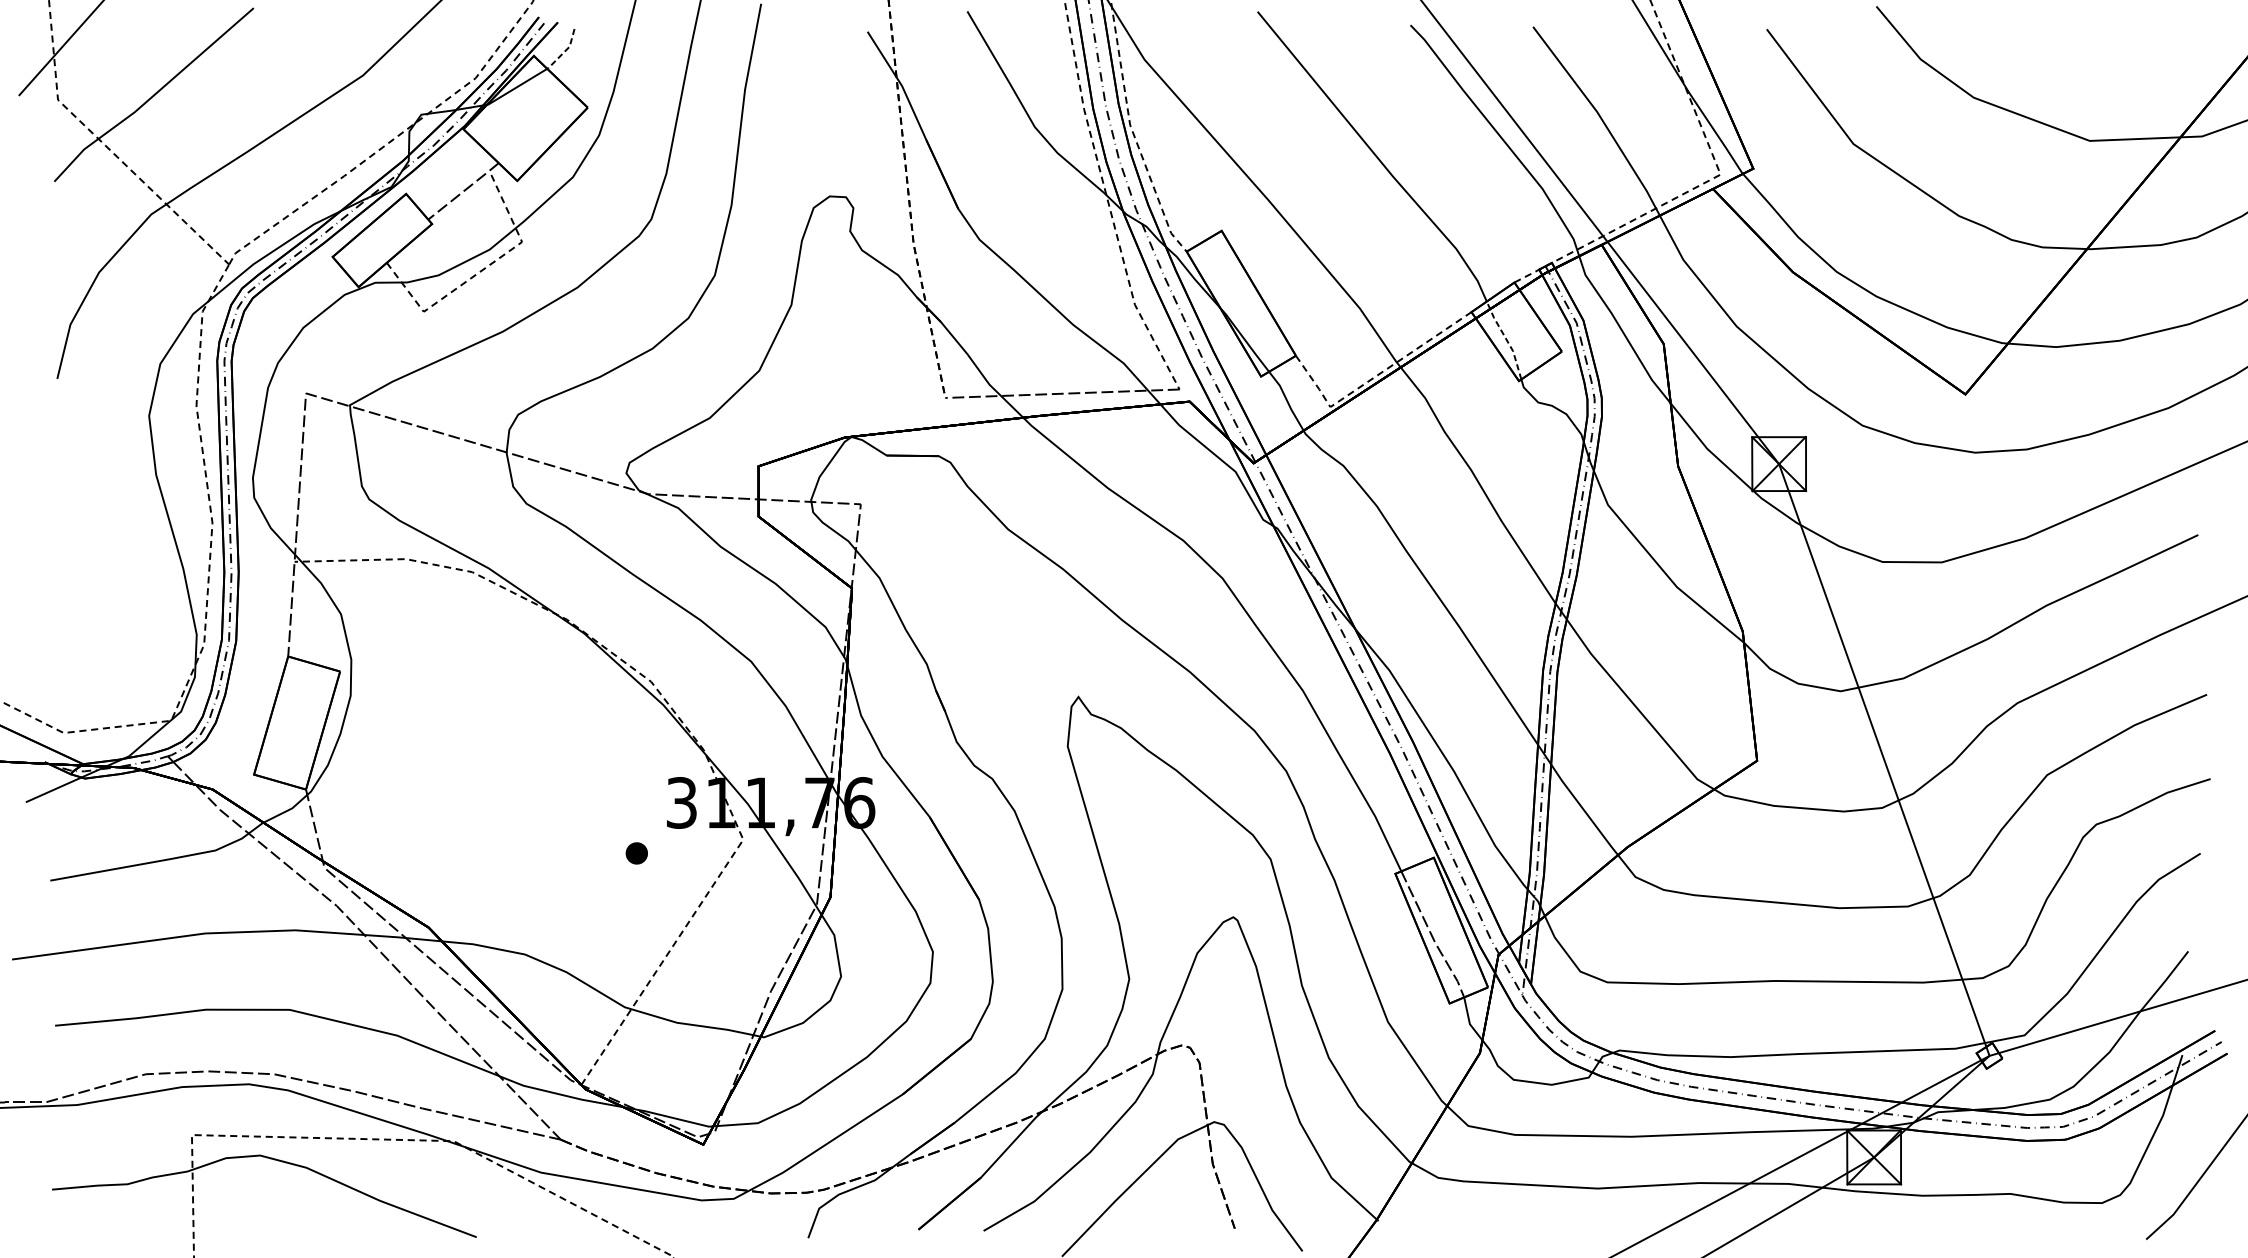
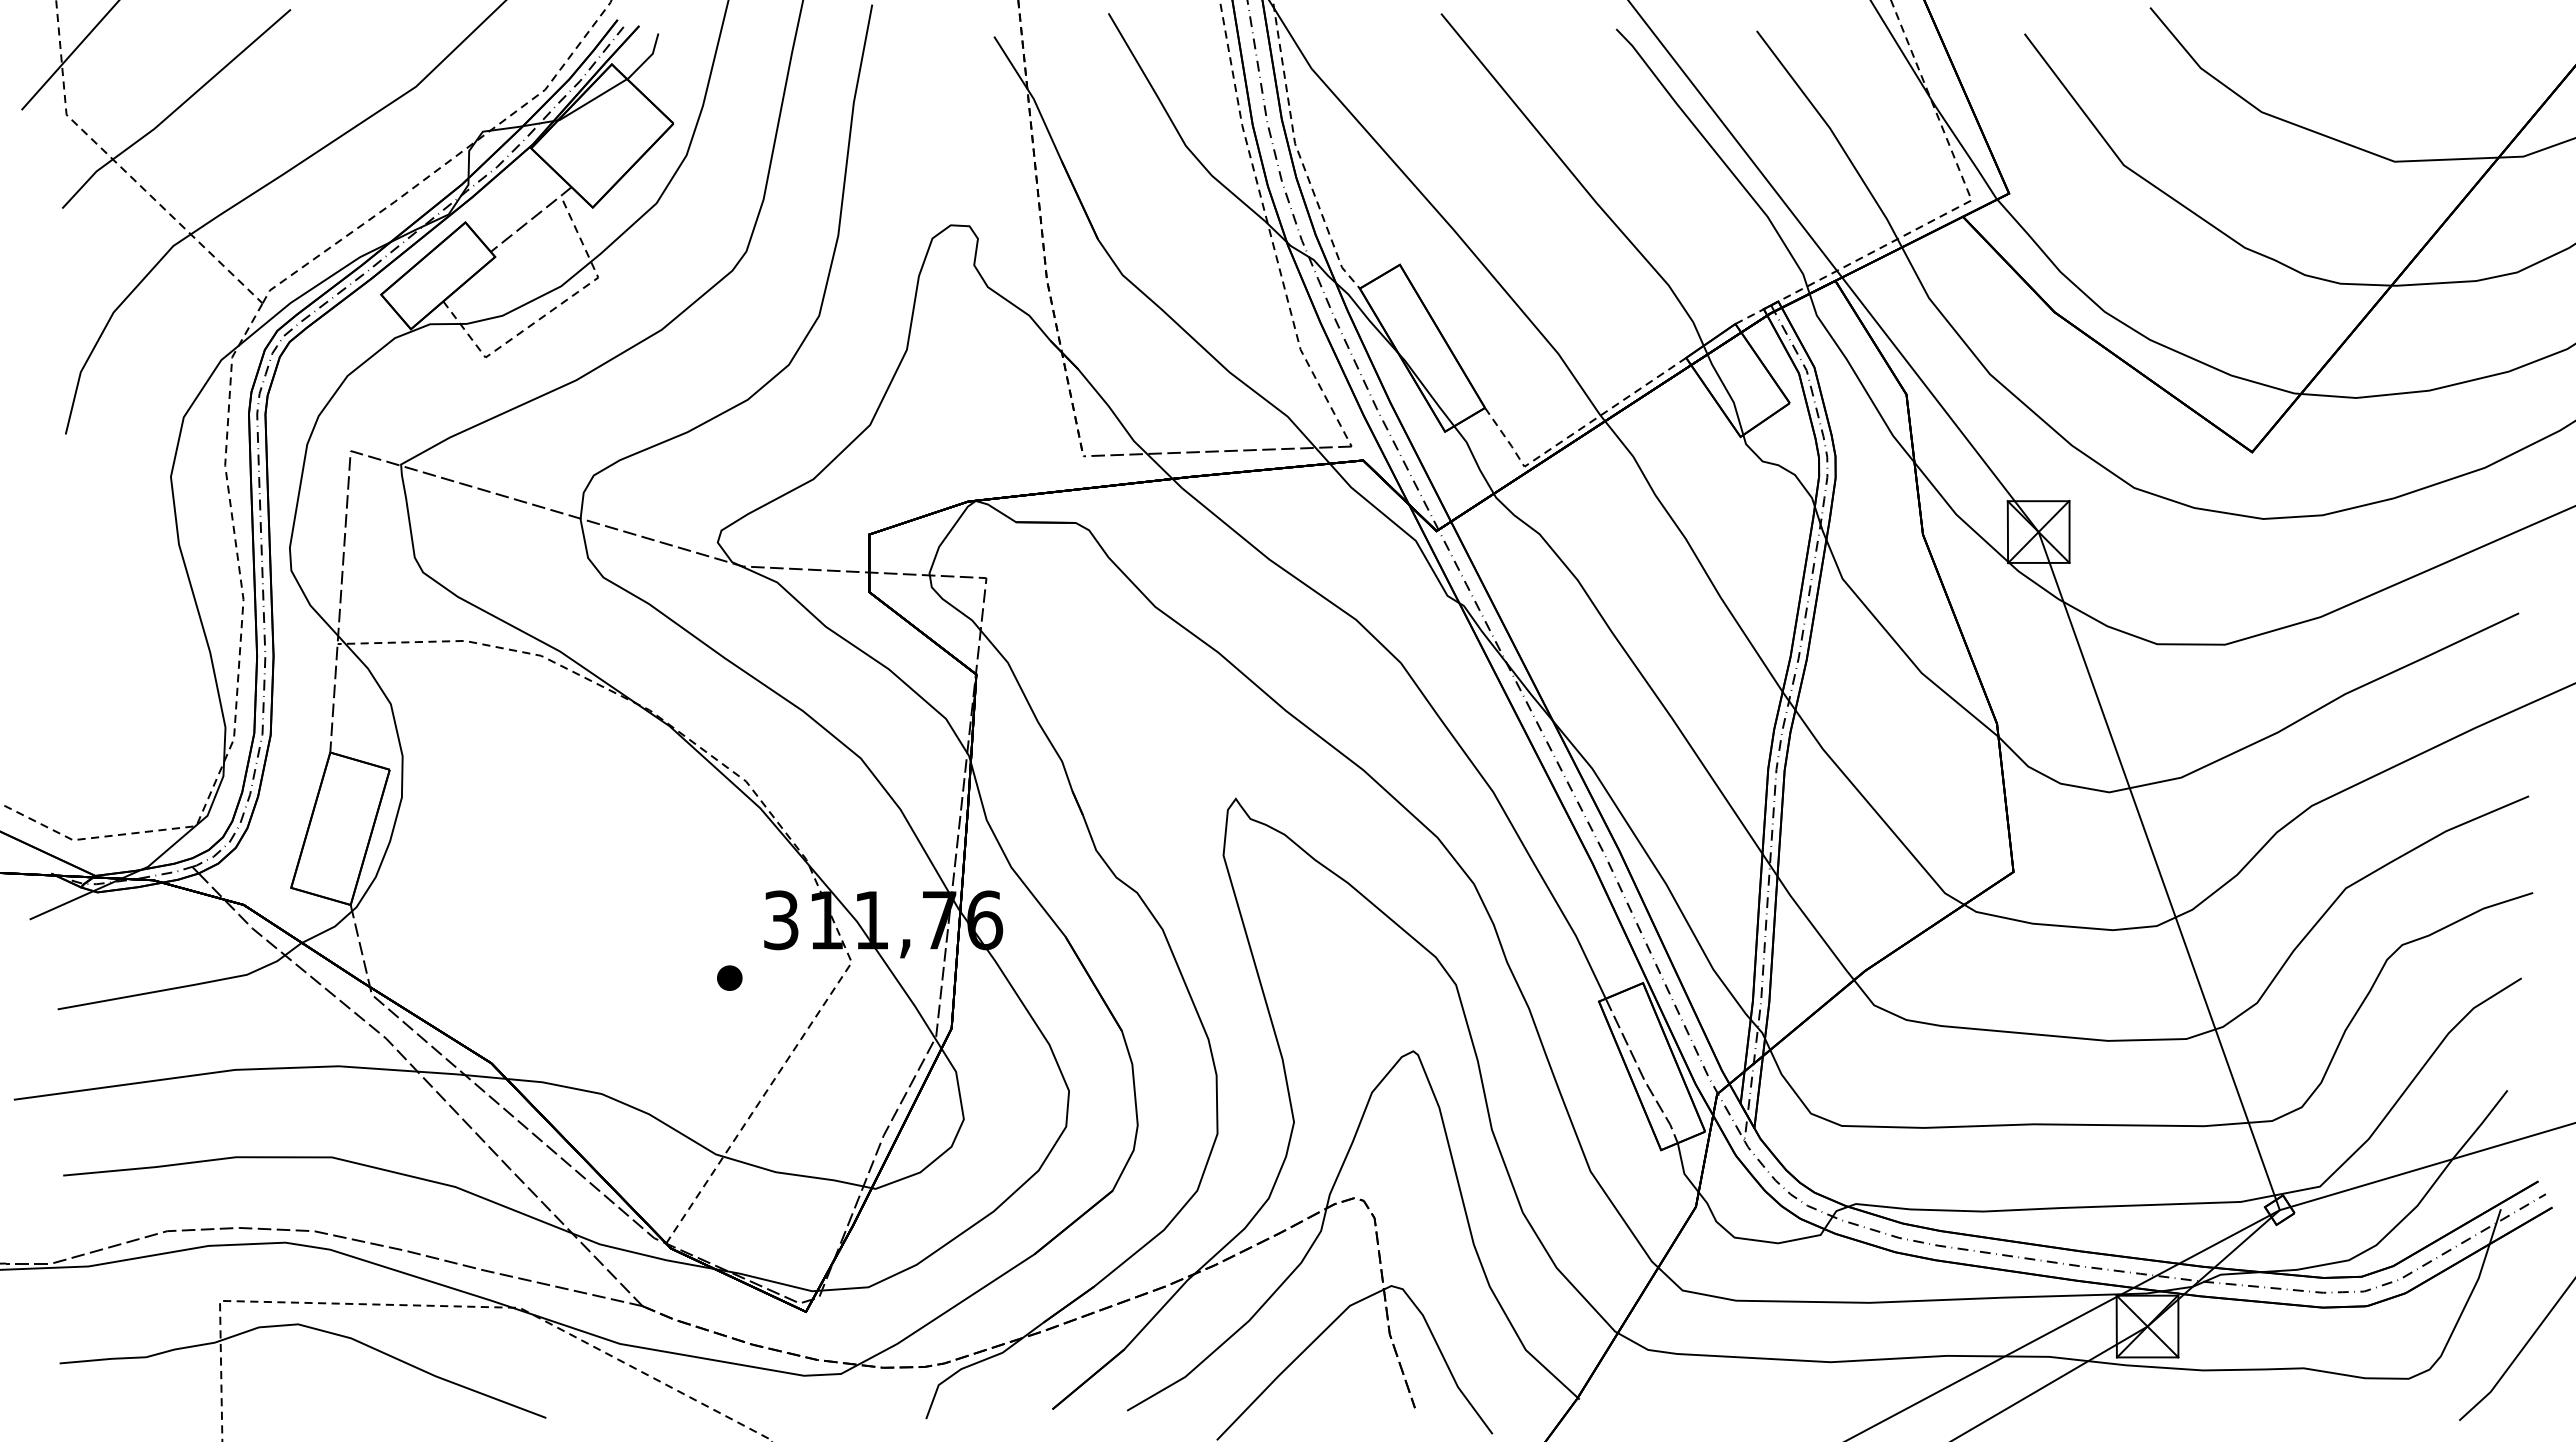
line: (565, 51) -> (647, 59), dashed -> solid
line: (1506, 339) -> (1726, 389), dashed -> solid

